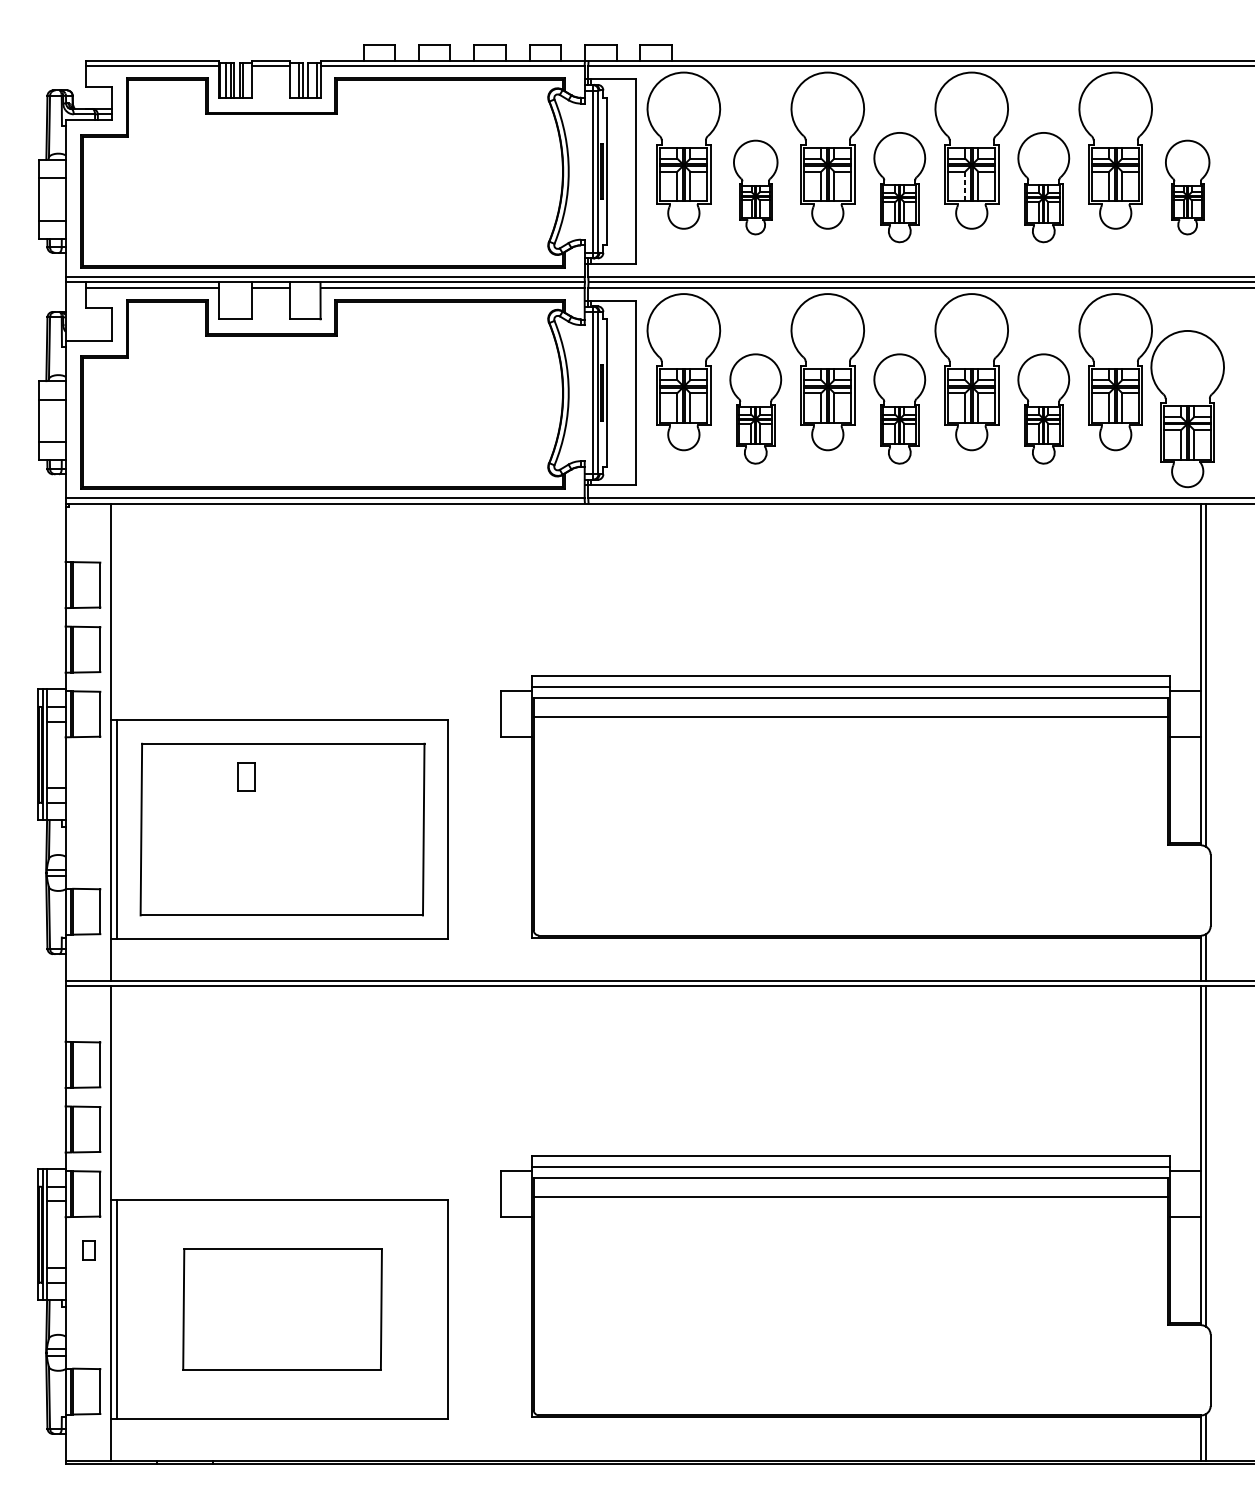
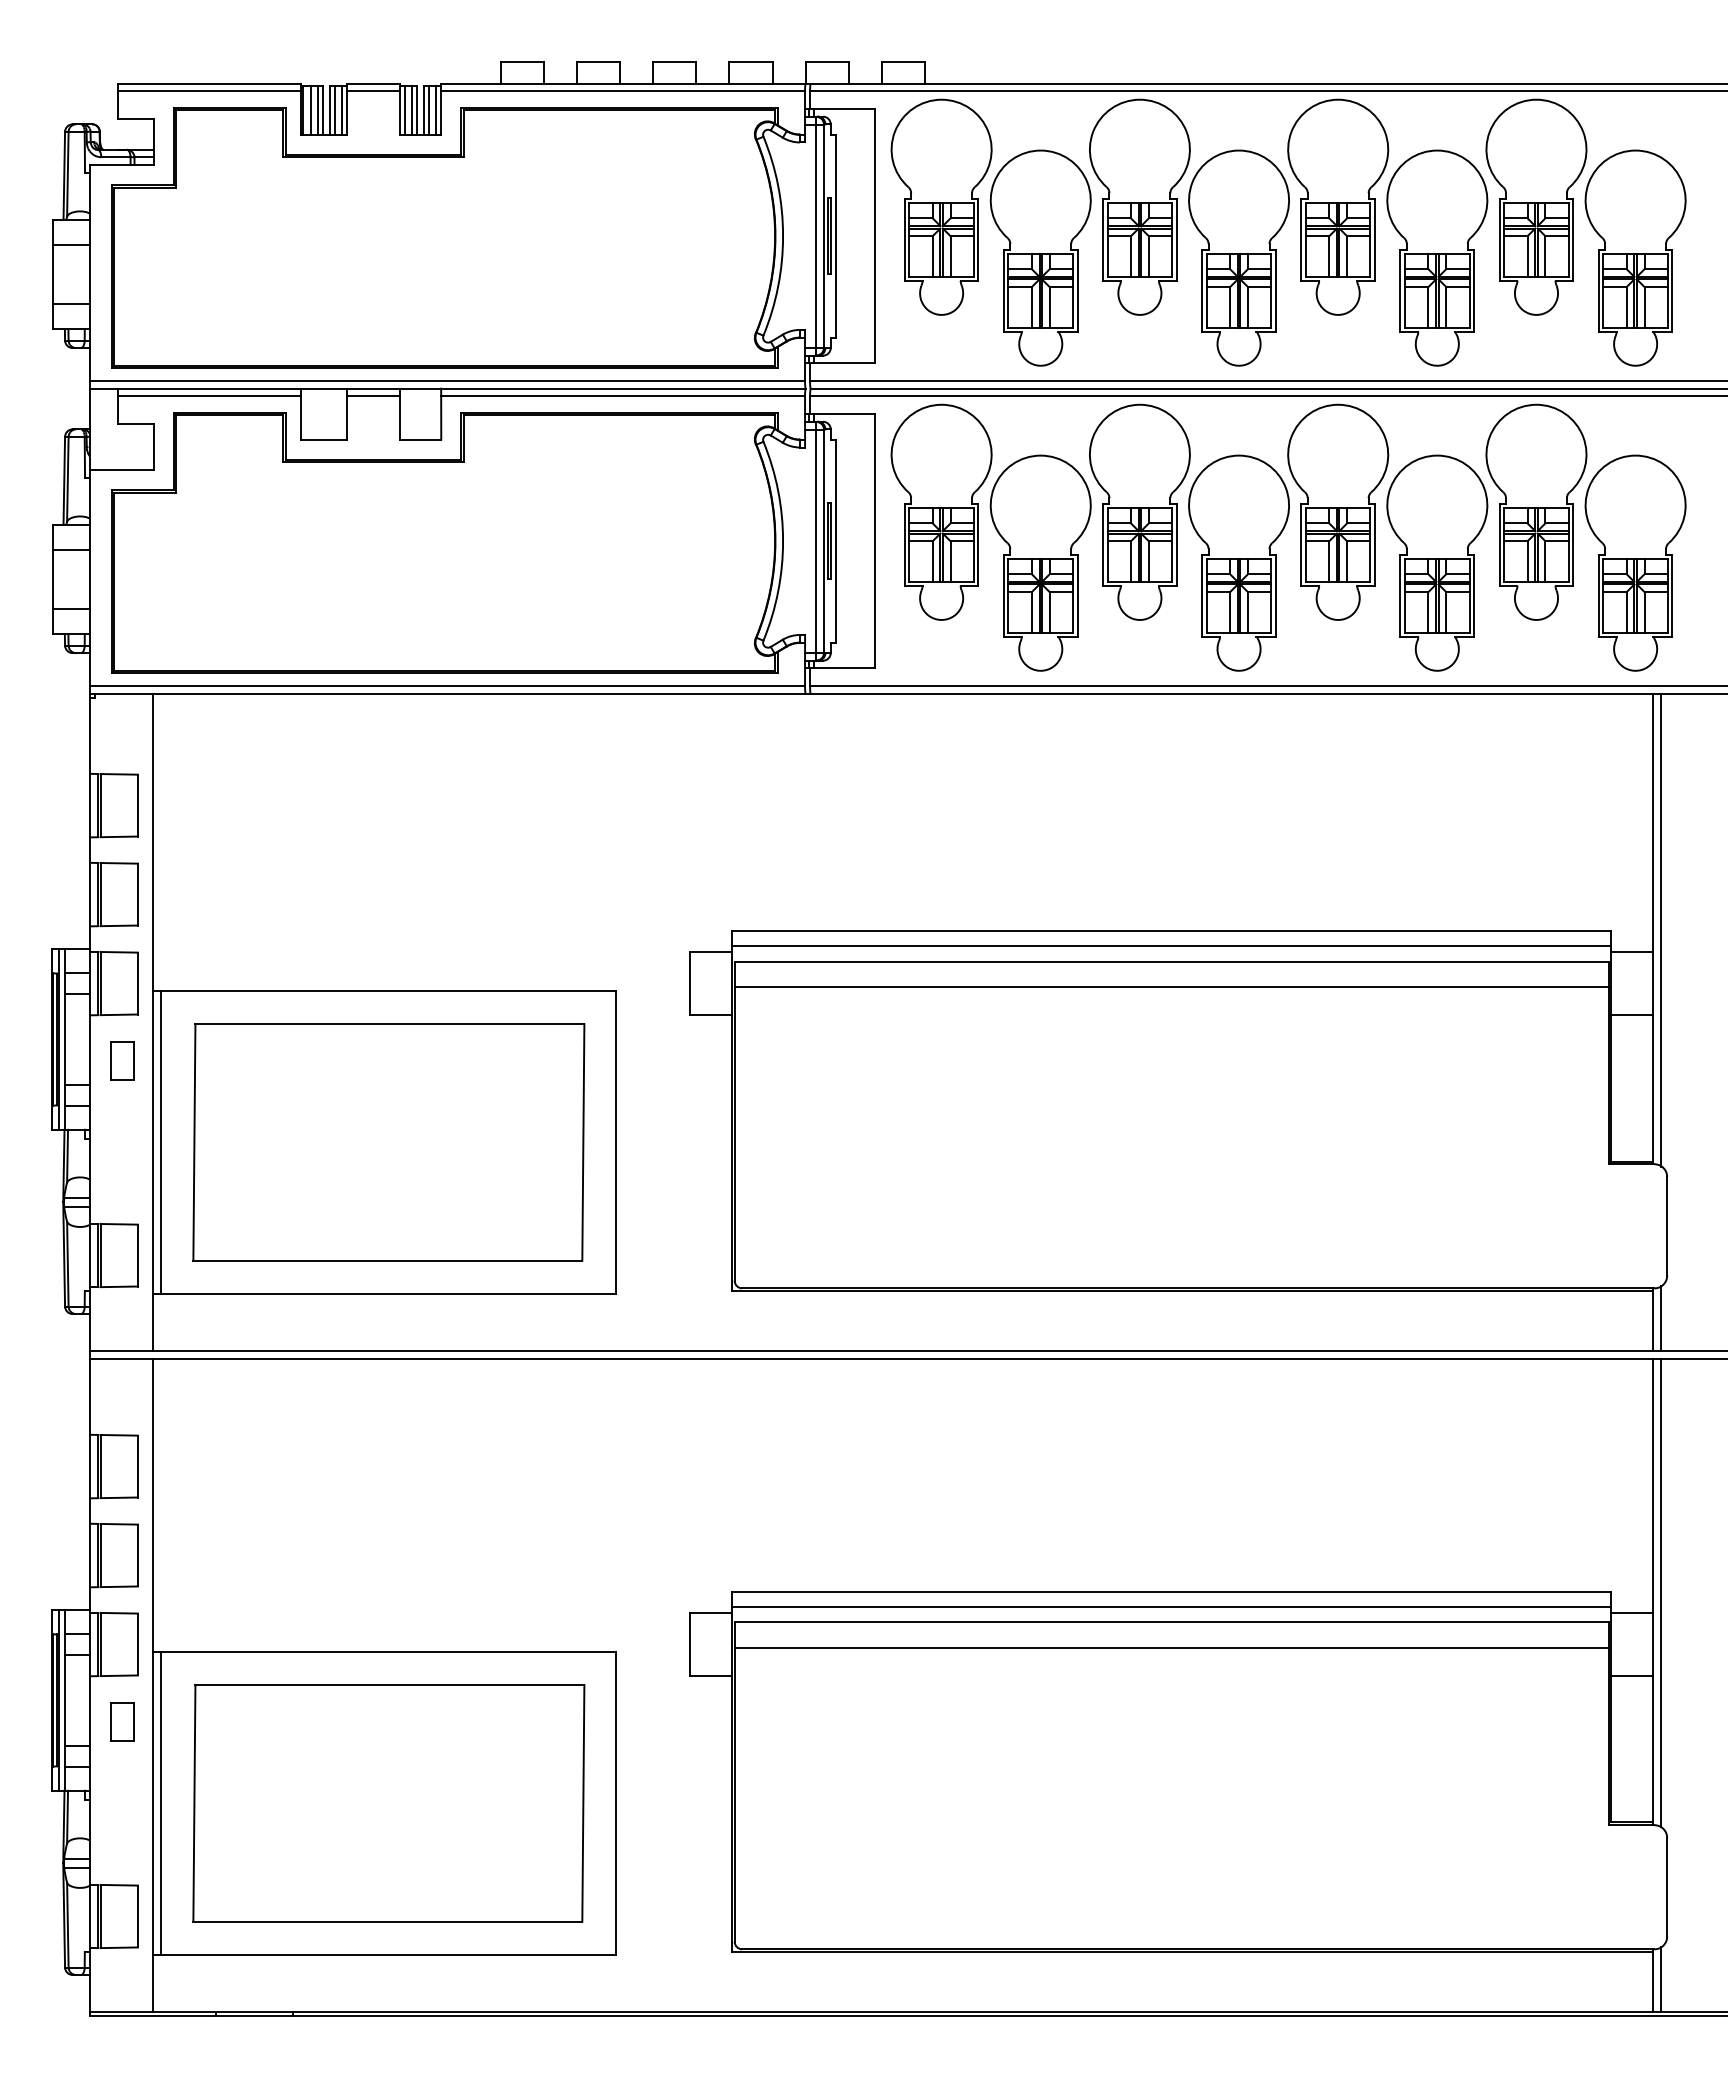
line: (248, 80) -> (341, 110), added
line: (294, 80) -> (405, 110), added
line: (311, 80) -> (428, 110), added
part: (755, 187) -> (1040, 257), size x1.67
part: (899, 187) -> (1238, 257), size x1.43
line: (965, 187) -> (1329, 257), dashed -> solid
part: (1043, 187) -> (1437, 257), size x1.43
part: (1187, 187) -> (1635, 257), size x1.67
part: (755, 408) -> (1040, 562), size x1.43
part: (899, 408) -> (1238, 562), size x1.43
part: (1043, 408) -> (1437, 562), size x1.43
part: (246, 776) -> (122, 1060), moved
part: (89, 1249) -> (122, 1721), size x1.43
part: (282, 1309) -> (388, 1803), size x1.43

